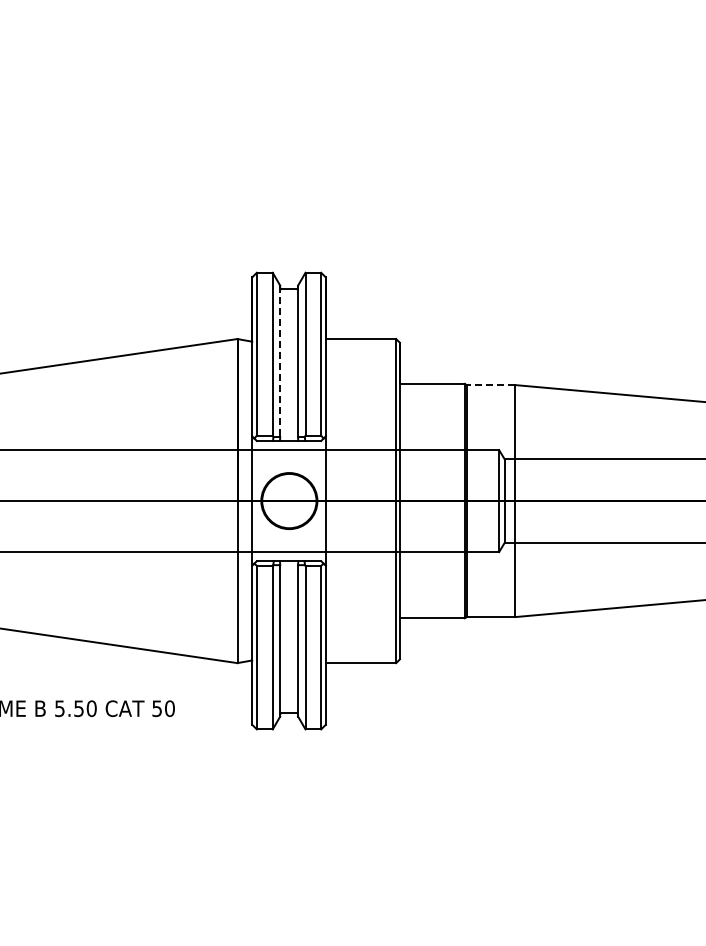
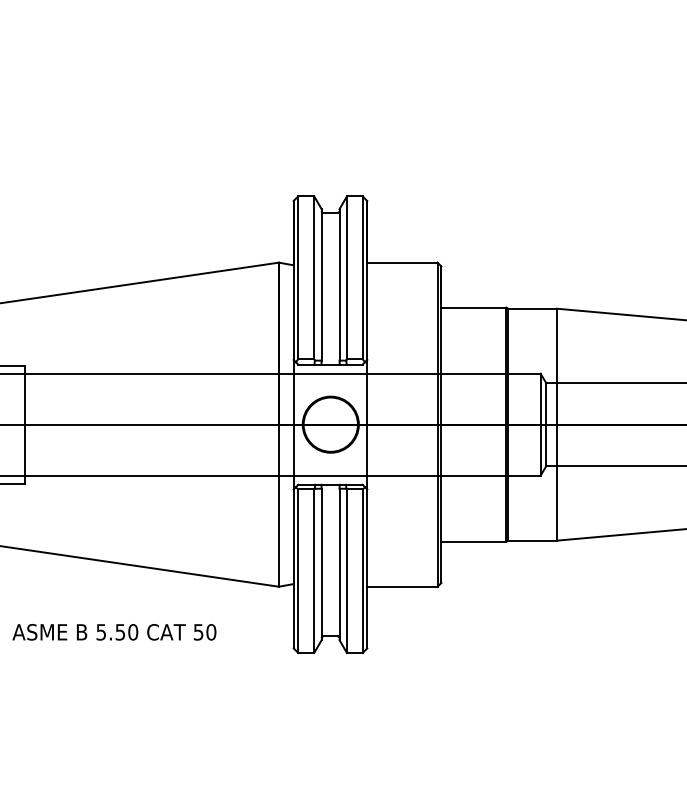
line: (280, 361) -> (321, 285), dashed -> solid
line: (490, 385) -> (531, 309), dashed -> solid

